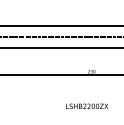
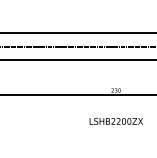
text: (86, 106) -> (115, 121), moved

